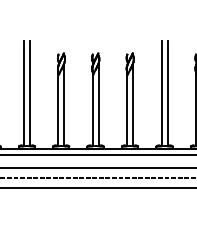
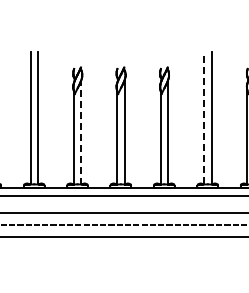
line: (161, 93) -> (204, 117), solid -> dashed
line: (64, 104) -> (81, 131), solid -> dashed

